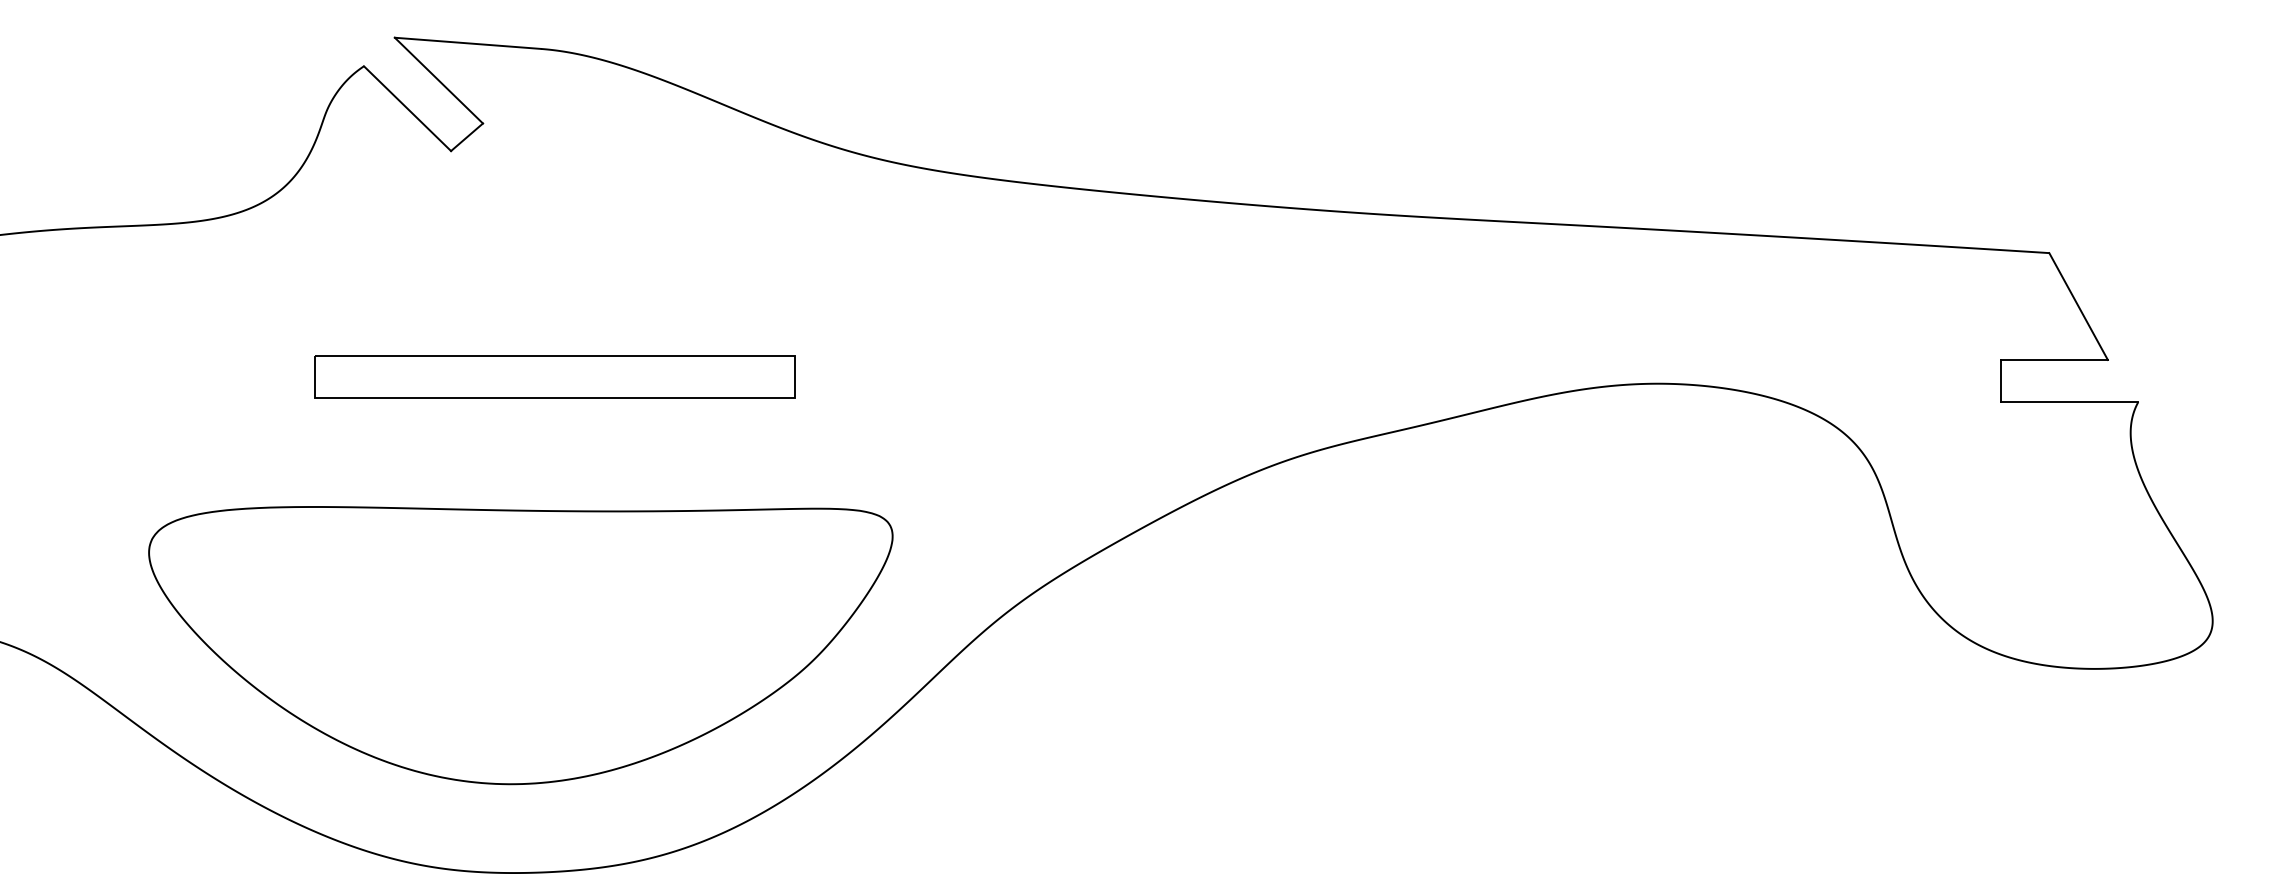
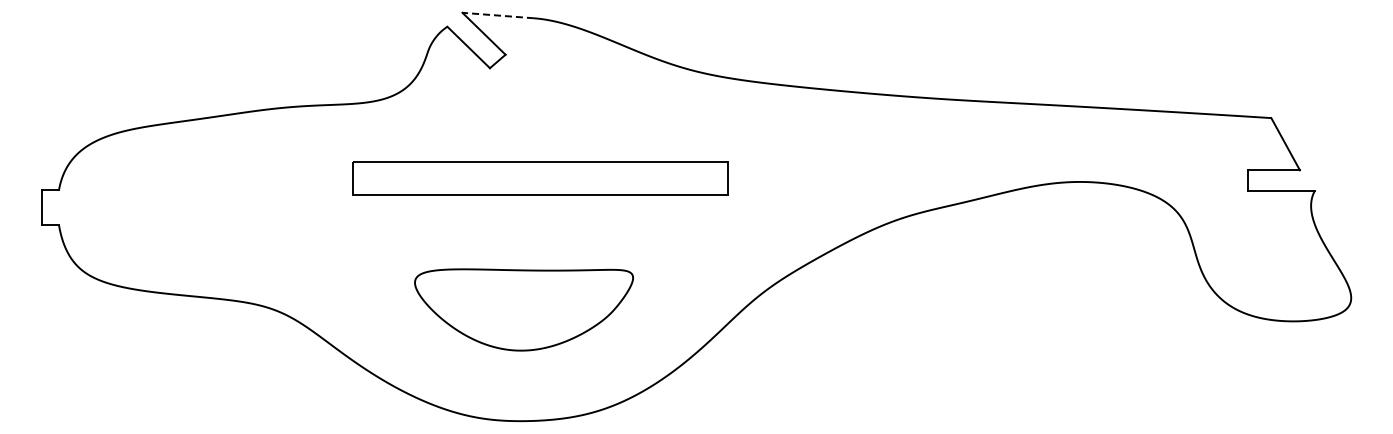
line: (468, 43) -> (498, 15), solid -> dashed
part: (554, 376) -> (540, 178), size x1.6
part: (519, 644) -> (523, 309), size x0.6

